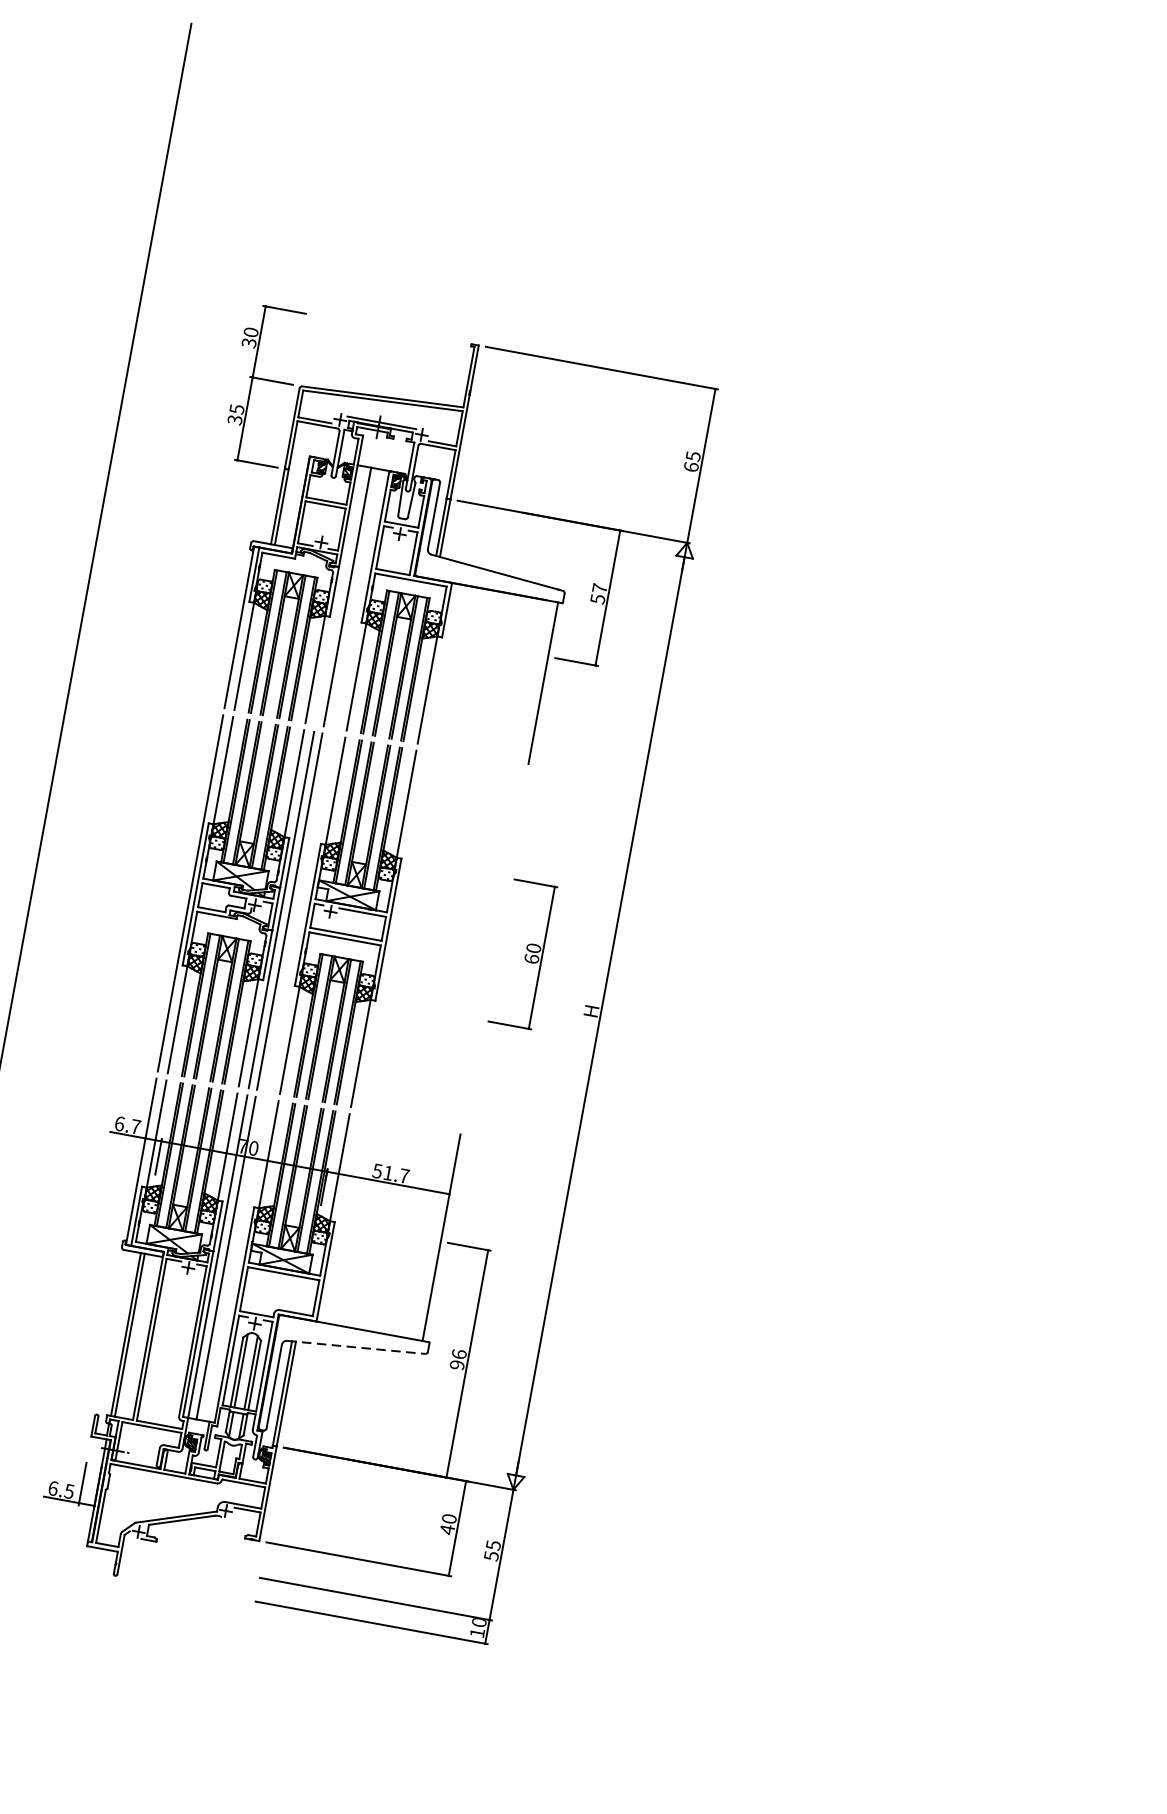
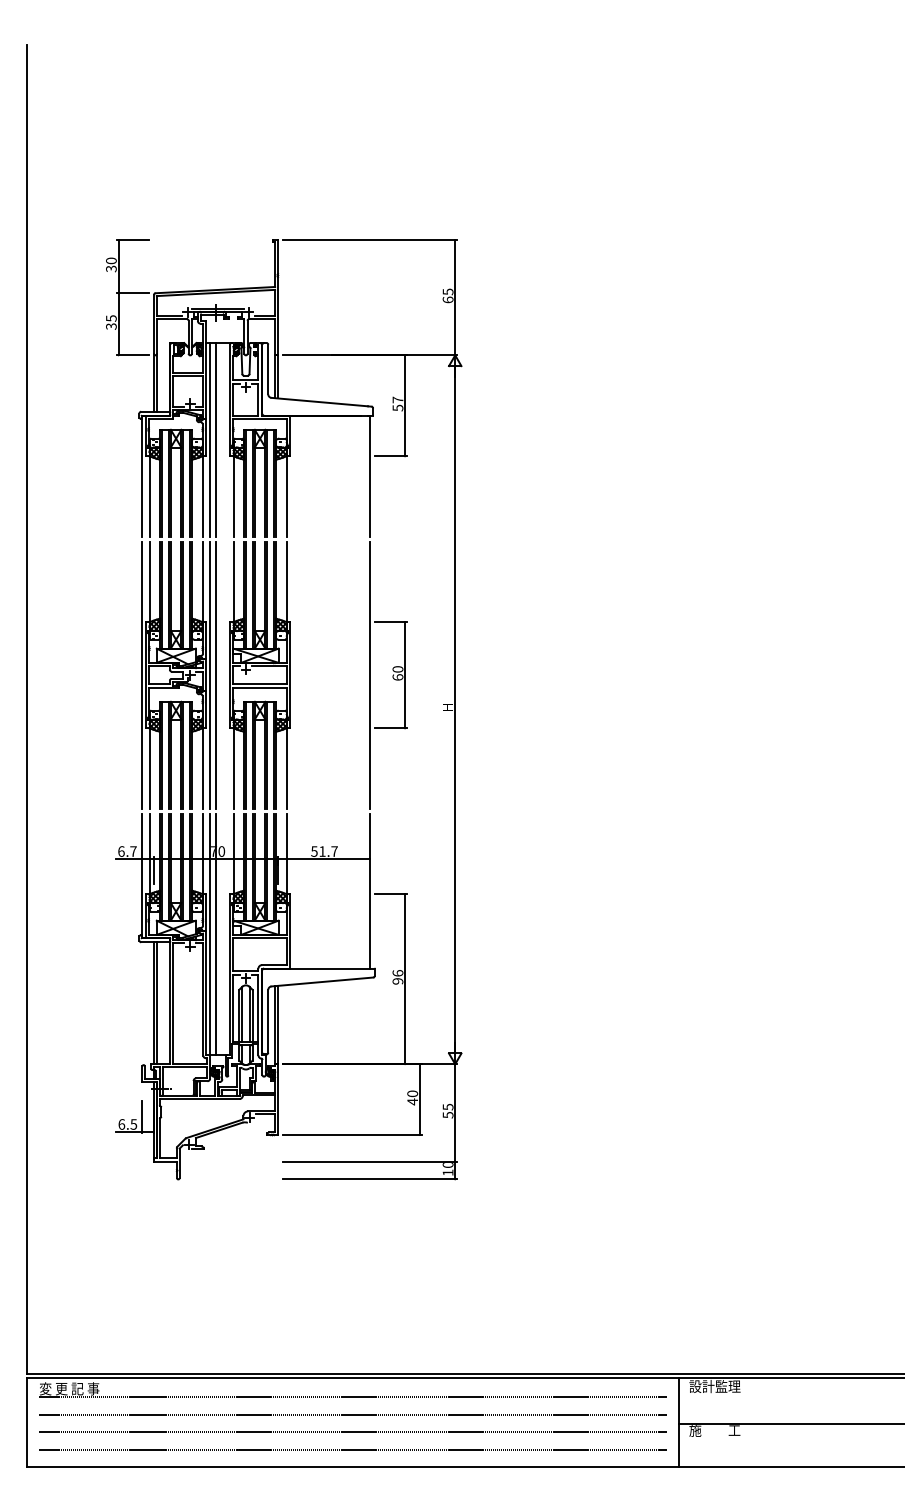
line: (339, 595) -> (210, 439), added
line: (494, 948) -> (369, 674), added
line: (356, 1346) -> (322, 981), dashed -> solid

